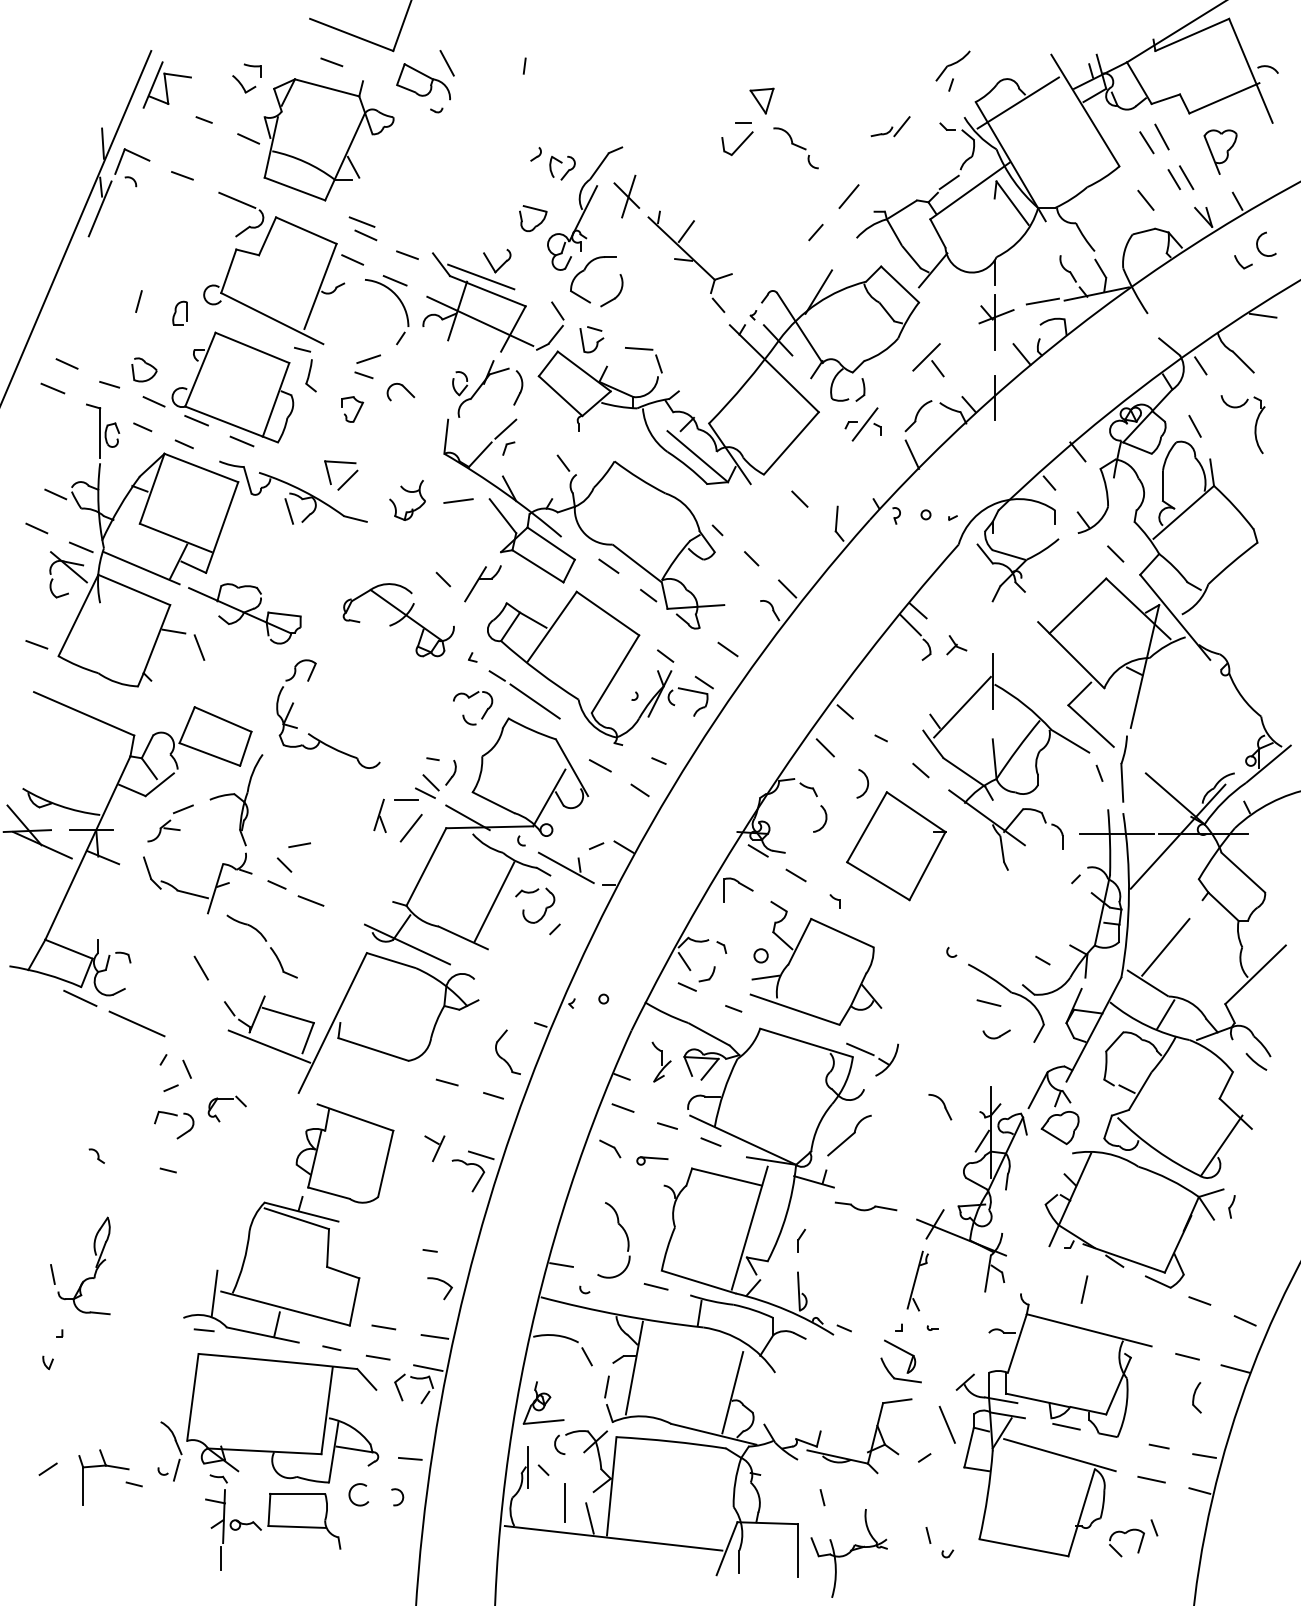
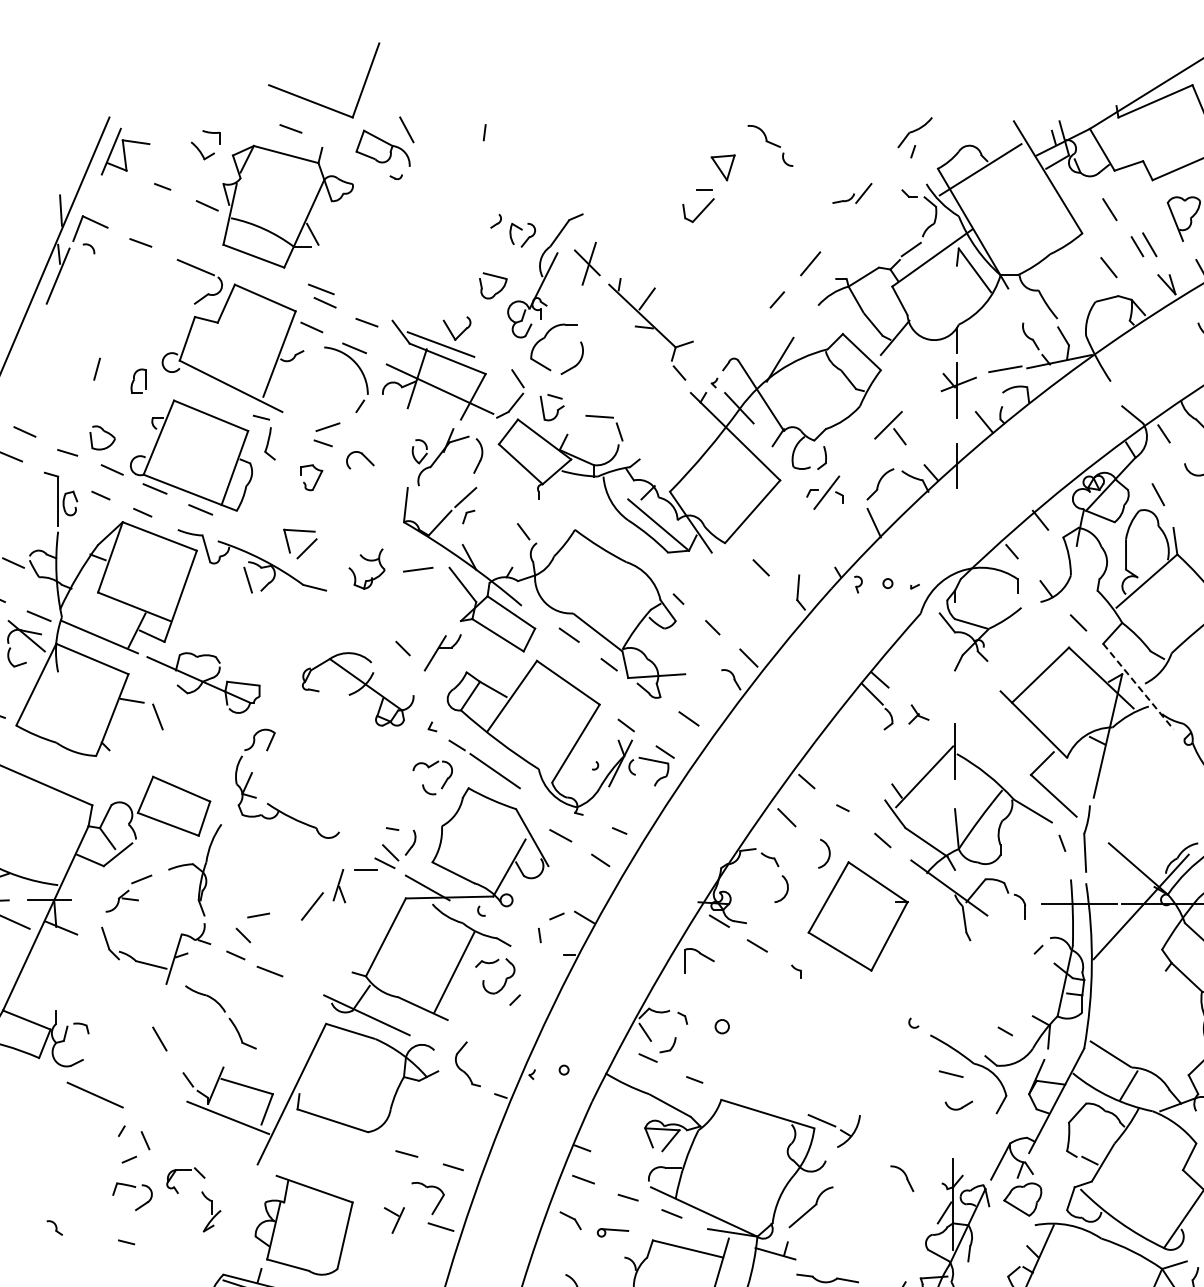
line: (1161, 136) -> (1124, 203), removed
part: (795, 148) -> (769, 146), moved
line: (1175, 617) -> (1138, 686), solid -> dashed
line: (410, 827) -> (311, 905), moved
line: (565, 867) -> (525, 937), removed
line: (1165, 947) -> (1128, 1018), removed
part: (795, 952) -> (756, 1023), removed
line: (80, 997) -> (38, 1068), removed
part: (504, 1058) -> (464, 1070), moved
part: (661, 1061) -> (211, 1211), moved
part: (468, 1165) -> (428, 1188), moved

